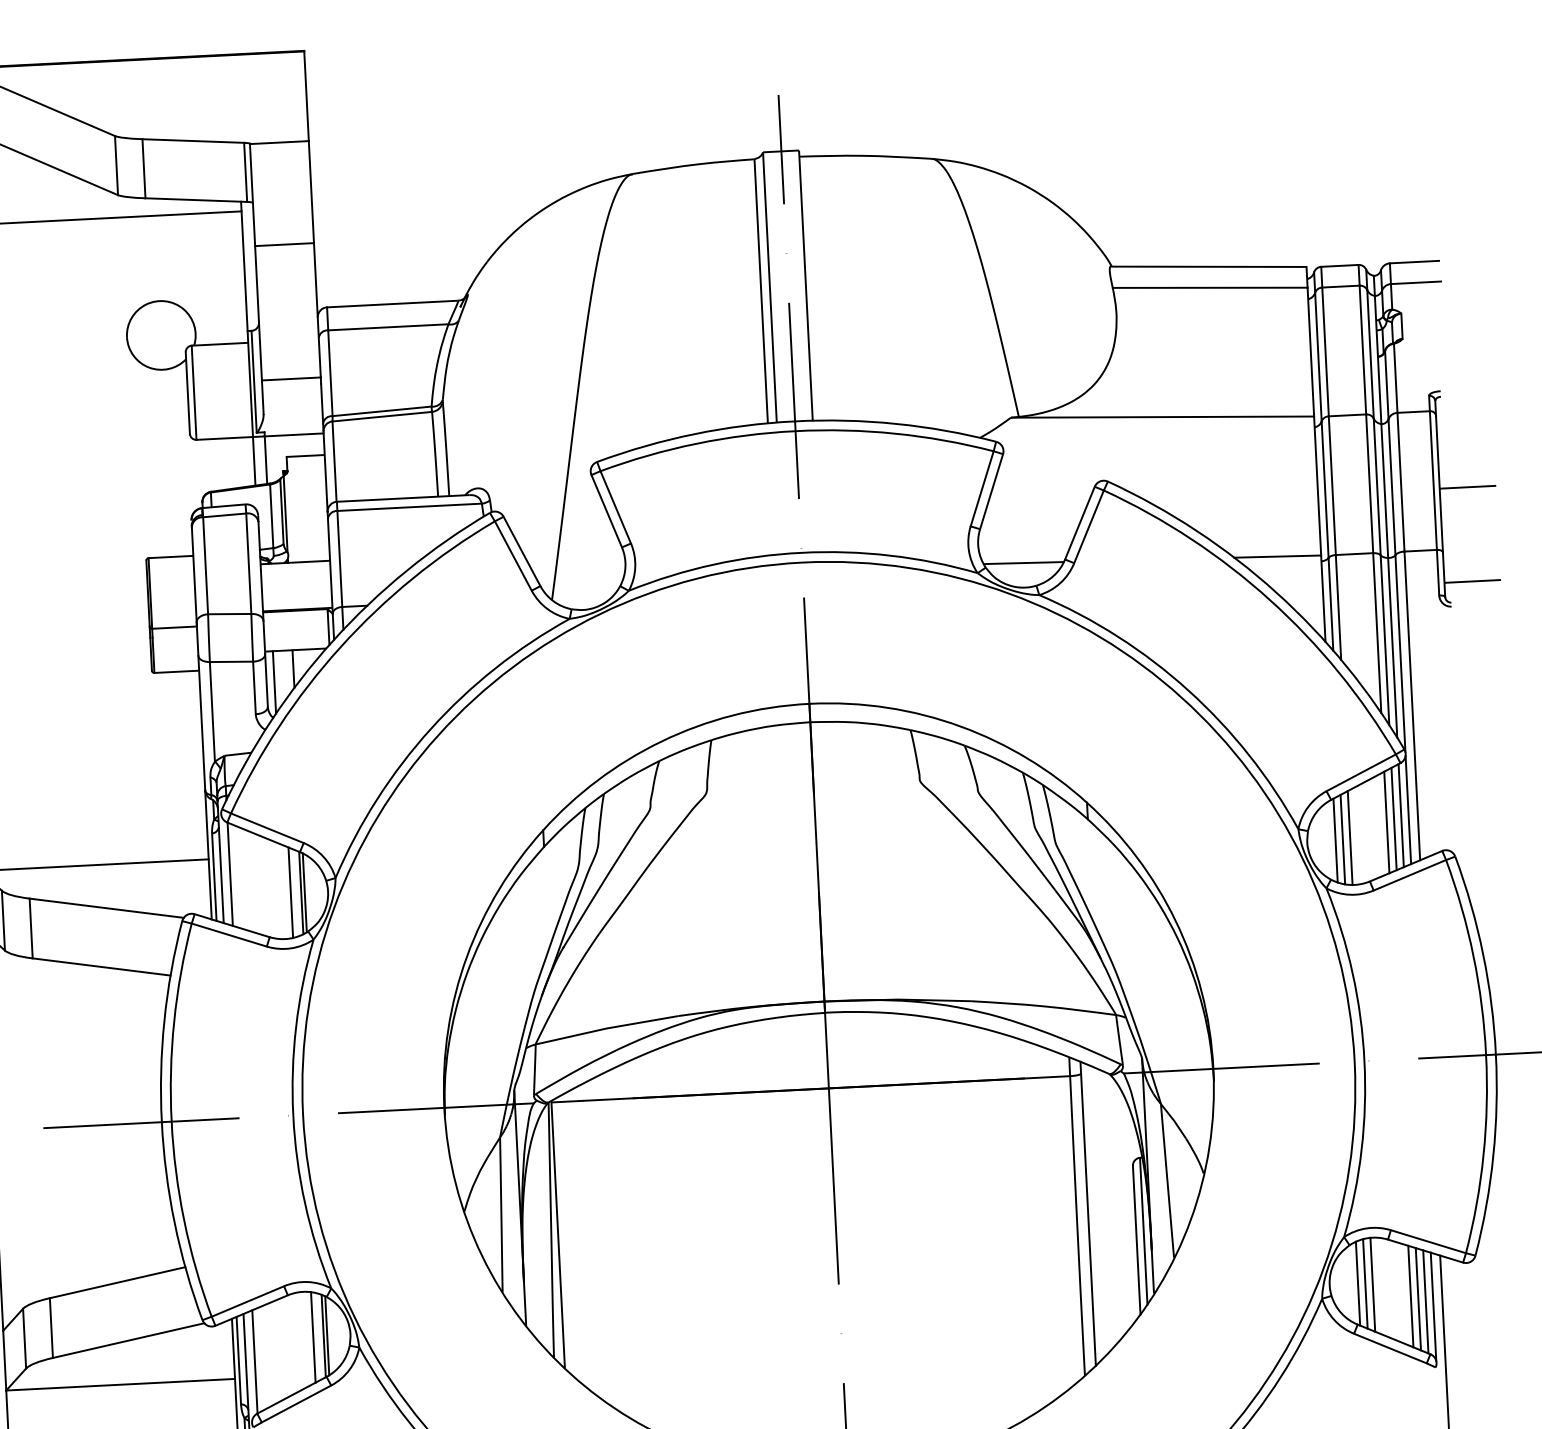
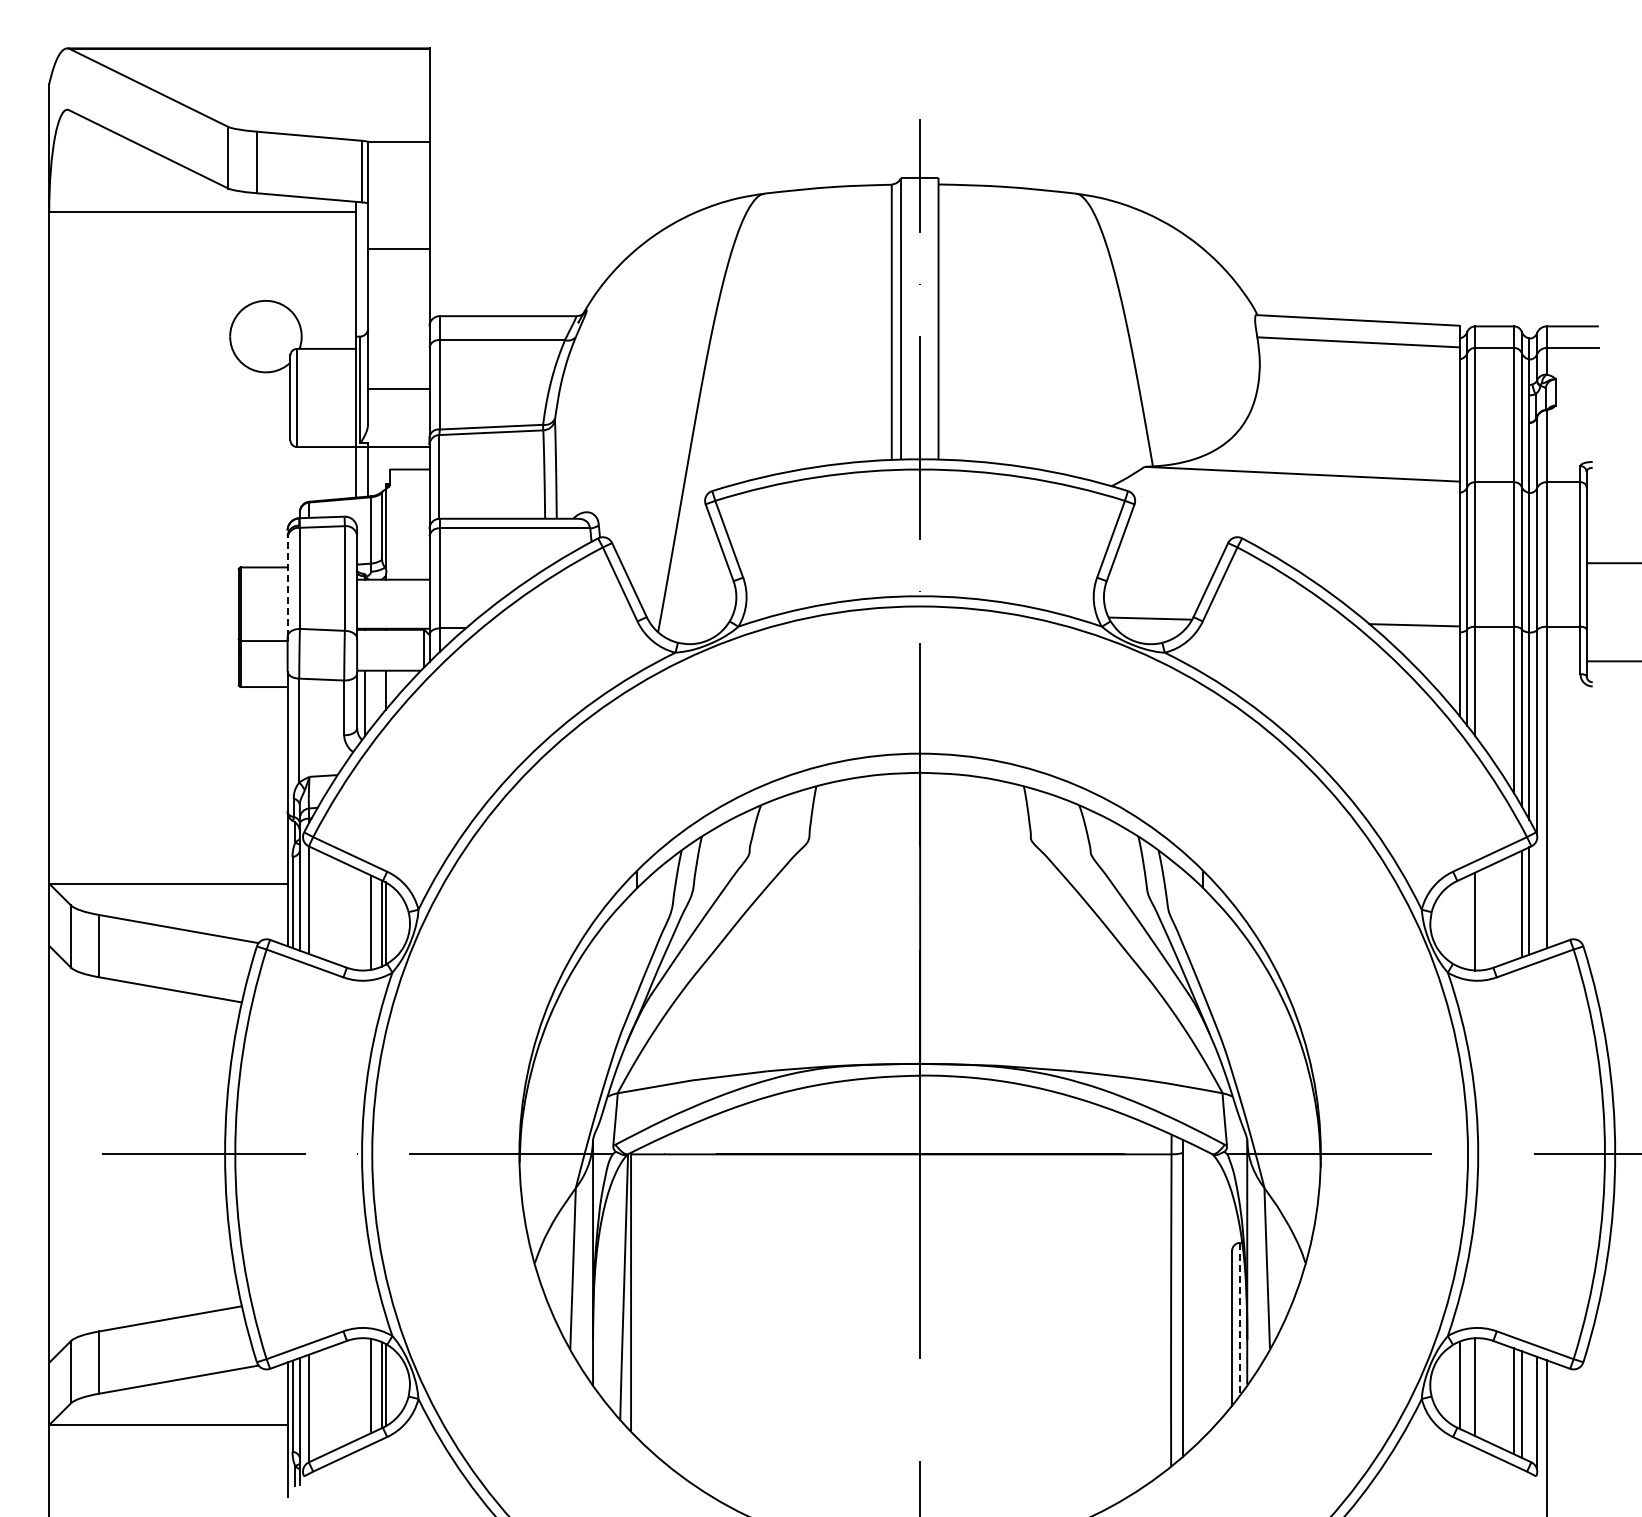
line: (194, 575) -> (287, 587), solid -> dashed
line: (1408, 809) -> (1537, 895), removed
line: (1387, 822) -> (1514, 907), removed
line: (1342, 839) -> (1467, 922), removed
line: (1335, 840) -> (1459, 923), removed
line: (1143, 1231) -> (1239, 1319), solid -> dashed
line: (1365, 1283) -> (1467, 1385), removed
line: (1425, 1301) -> (1529, 1407), removed

